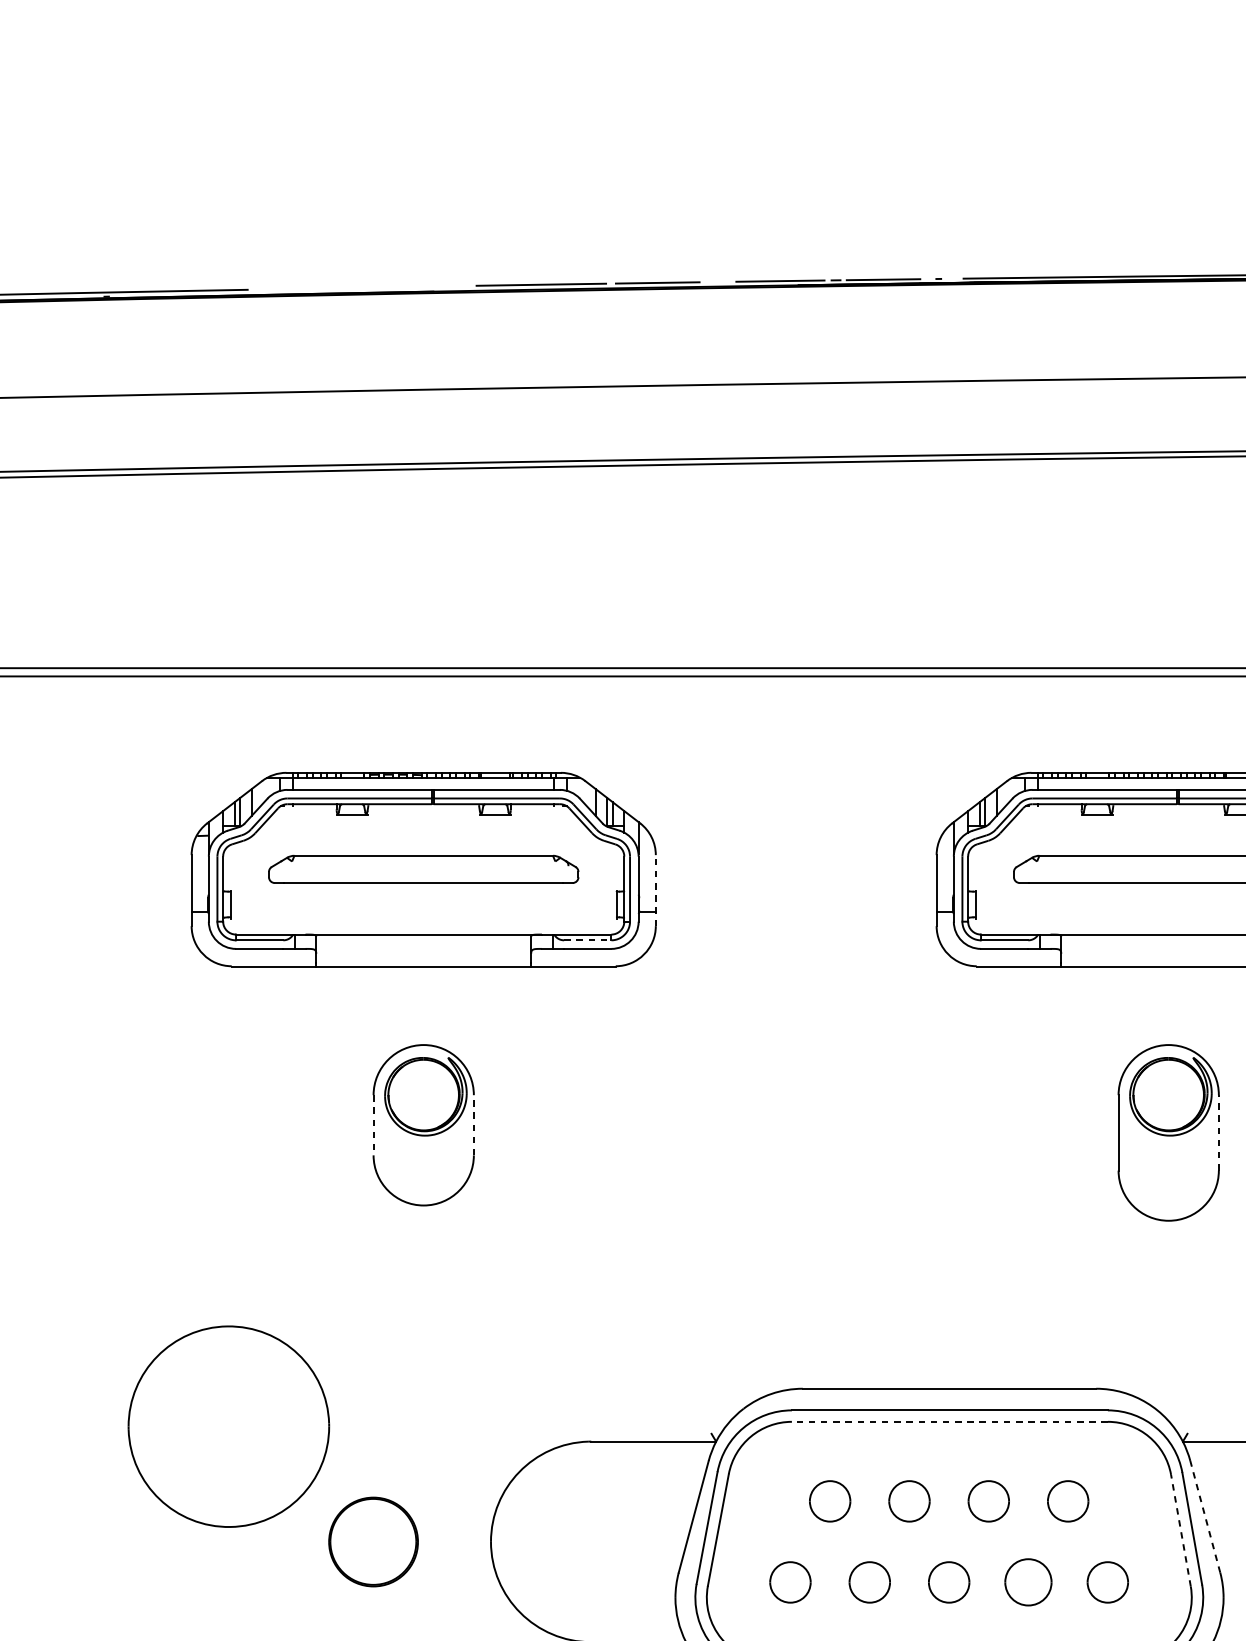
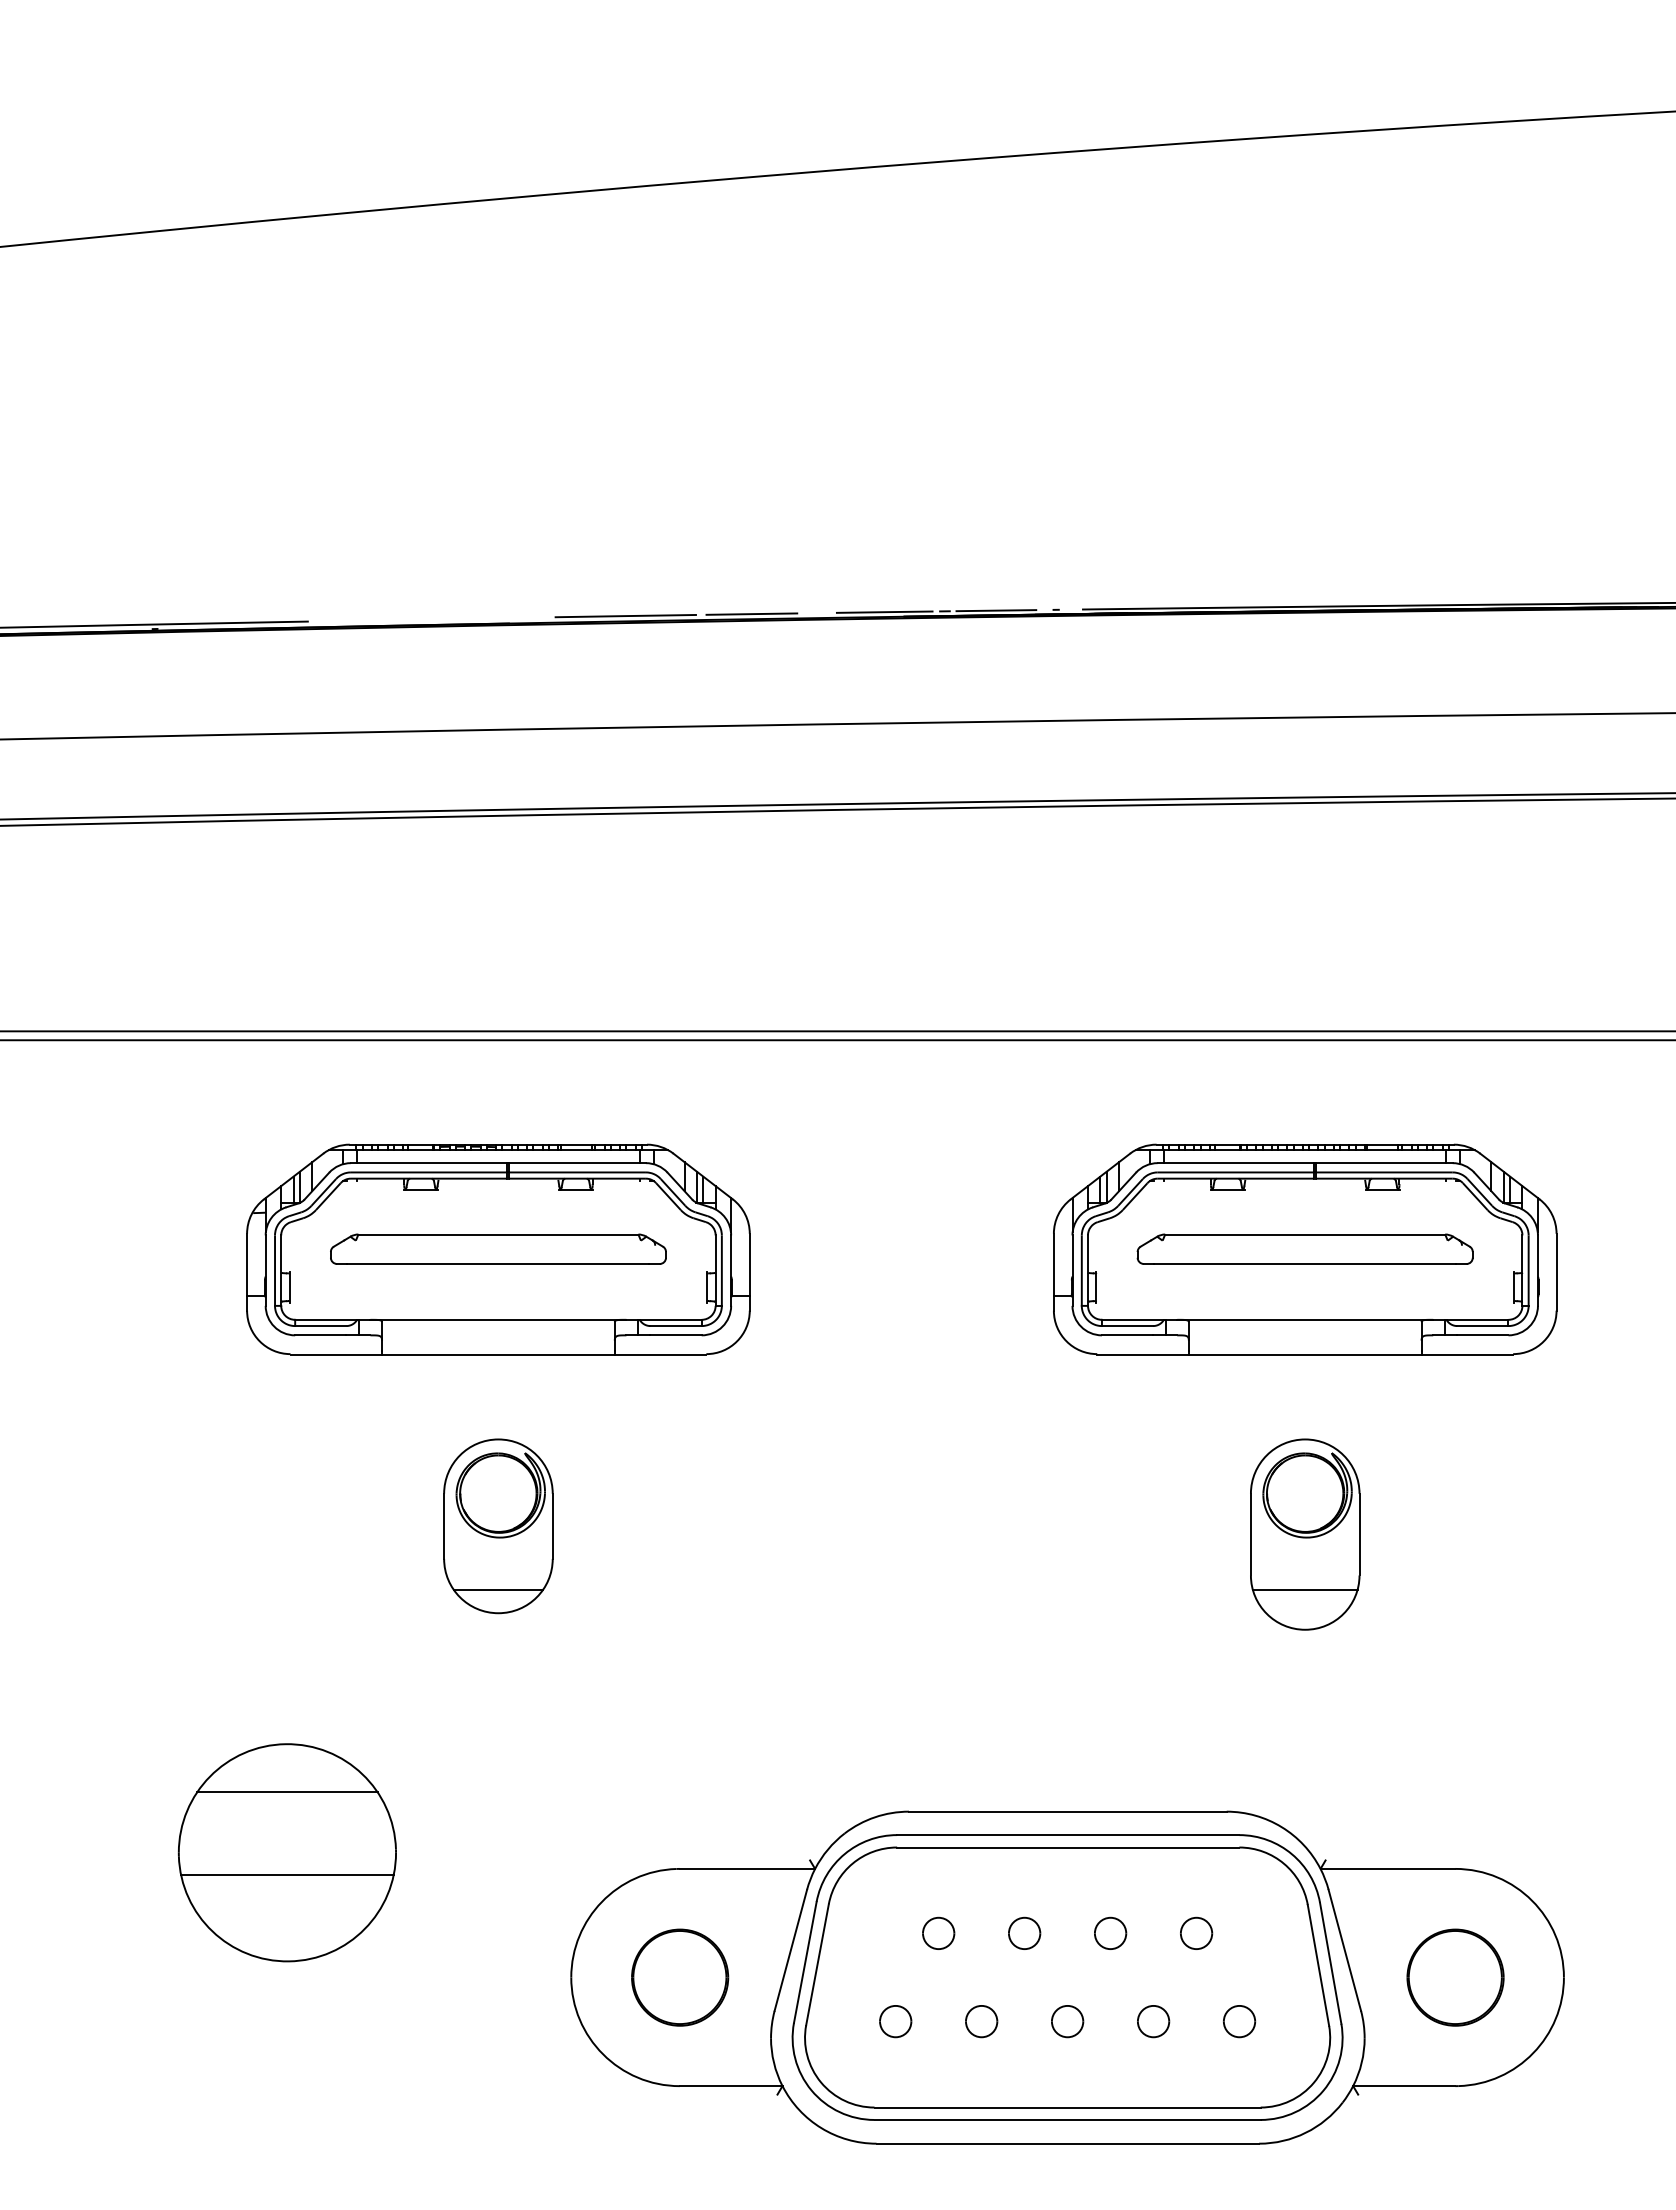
line: (655, 889) -> (749, 1271), dashed -> solid
line: (588, 940) -> (676, 1326), dashed -> solid
line: (373, 1125) -> (444, 1526), dashed -> solid
line: (473, 1125) -> (552, 1526), dashed -> solid
line: (1218, 1132) -> (1359, 1534), dashed -> solid
line: (423, 1183) -> (498, 1589), added
line: (1168, 1183) -> (1304, 1589), added
line: (228, 1371) -> (287, 1792), added
line: (949, 1421) -> (1067, 1847), dashed -> solid
line: (228, 1447) -> (287, 1875), added
part: (830, 1500) -> (938, 1932), size x0.71
part: (909, 1500) -> (1024, 1932), size x0.71
part: (988, 1500) -> (1110, 1932), size x0.71
part: (1068, 1500) -> (1196, 1932), size x0.71
line: (1204, 1516) -> (1344, 1950), dashed -> solid
line: (1180, 1529) -> (1318, 1964), dashed -> solid
part: (373, 1541) -> (680, 1977), moved
part: (790, 1582) -> (895, 2021), size x0.71
part: (869, 1582) -> (981, 2021), size x0.71
part: (949, 1582) -> (1067, 2021), size x0.71
part: (1028, 1582) -> (1153, 2021), size x0.62
part: (1108, 1582) -> (1239, 2021), size x0.71

